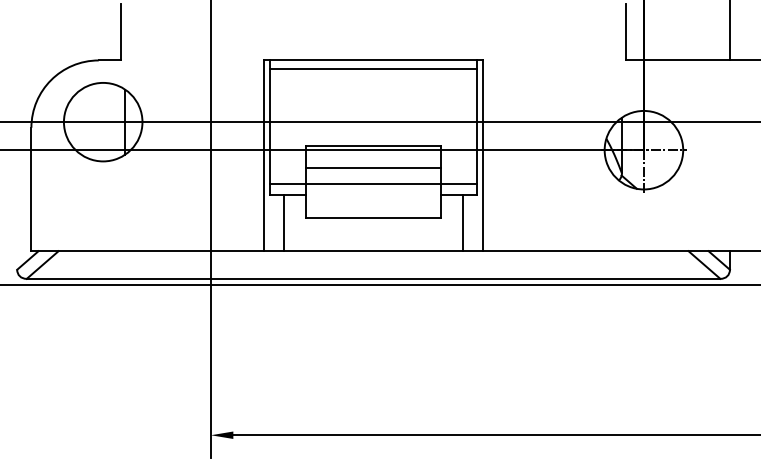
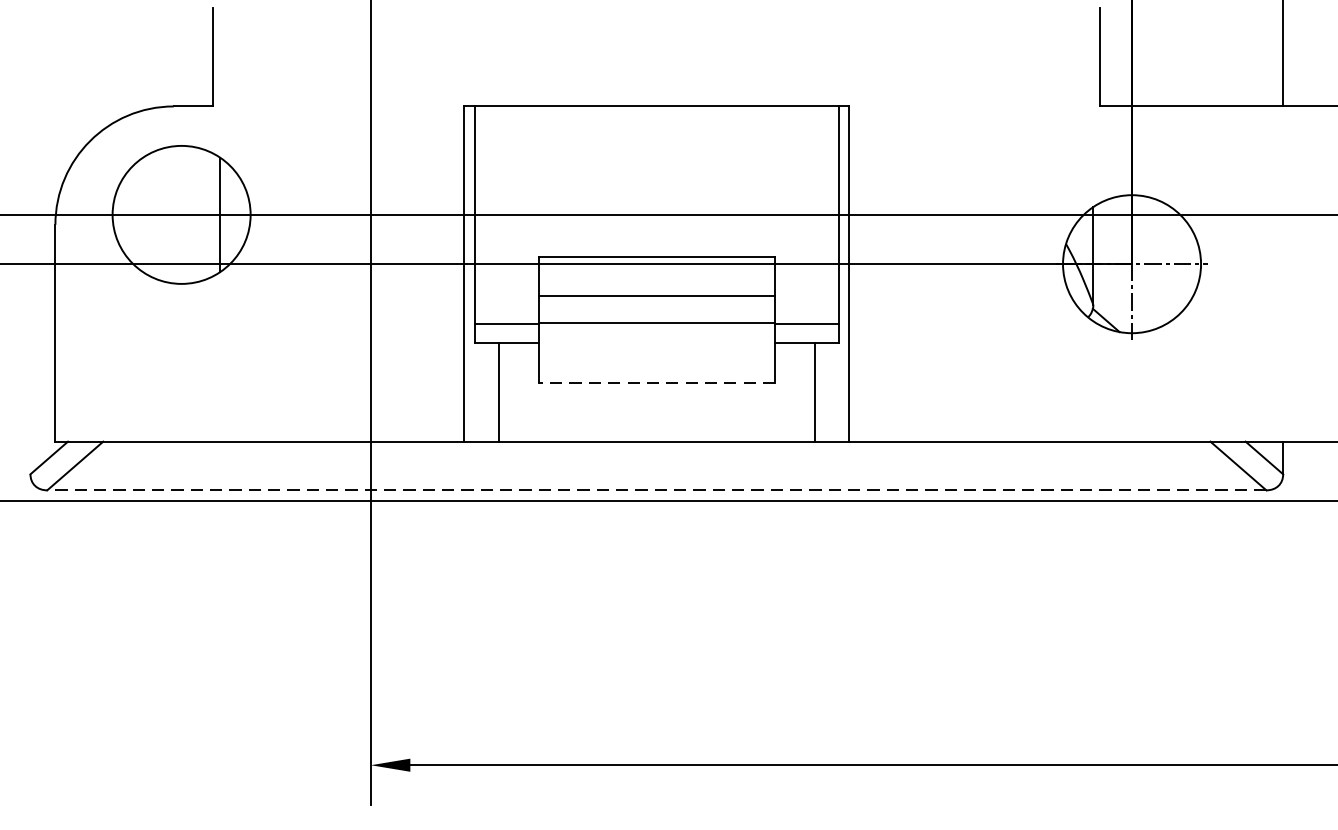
line: (373, 69) -> (656, 122), removed
line: (373, 217) -> (656, 382), solid -> dashed
line: (373, 278) -> (656, 489), solid -> dashed

